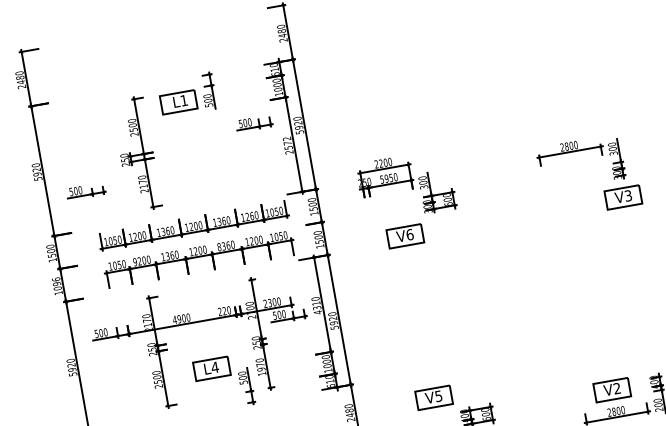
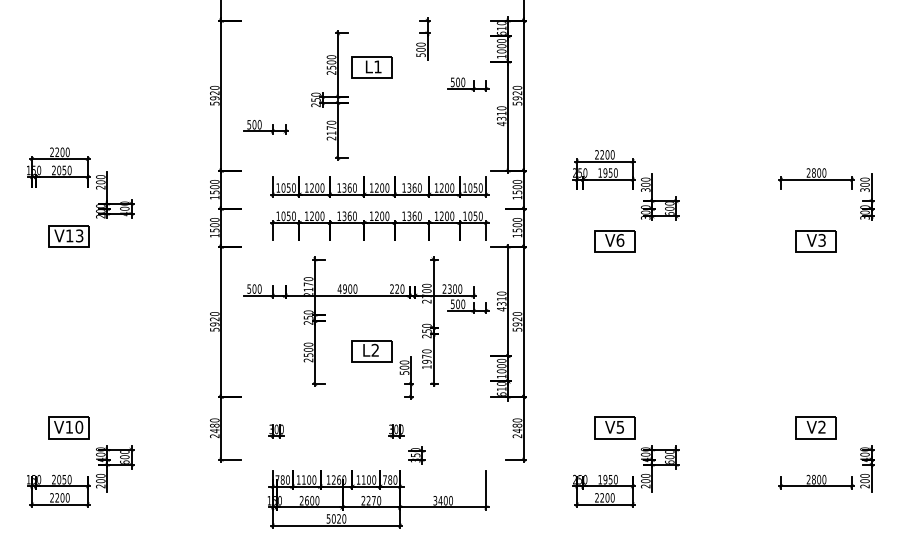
part: (178, 102) -> (371, 67), moved
text: (288, 145) -> (501, 116), 2572 -> 4310
text: (382, 179) -> (600, 172), 5950 -> 1950
part: (622, 197) -> (815, 241), moved
text: (252, 215) -> (447, 187), 1260 -> 1200
text: (219, 247) -> (404, 216), 8360 -> 1360
text: (134, 262) -> (306, 216), 9200 -> 1200
text: (56, 284) -> (214, 225), 1096 -> 1500
text: (215, 366) -> (375, 349), L4 -> L2
part: (611, 389) -> (815, 427), moved

